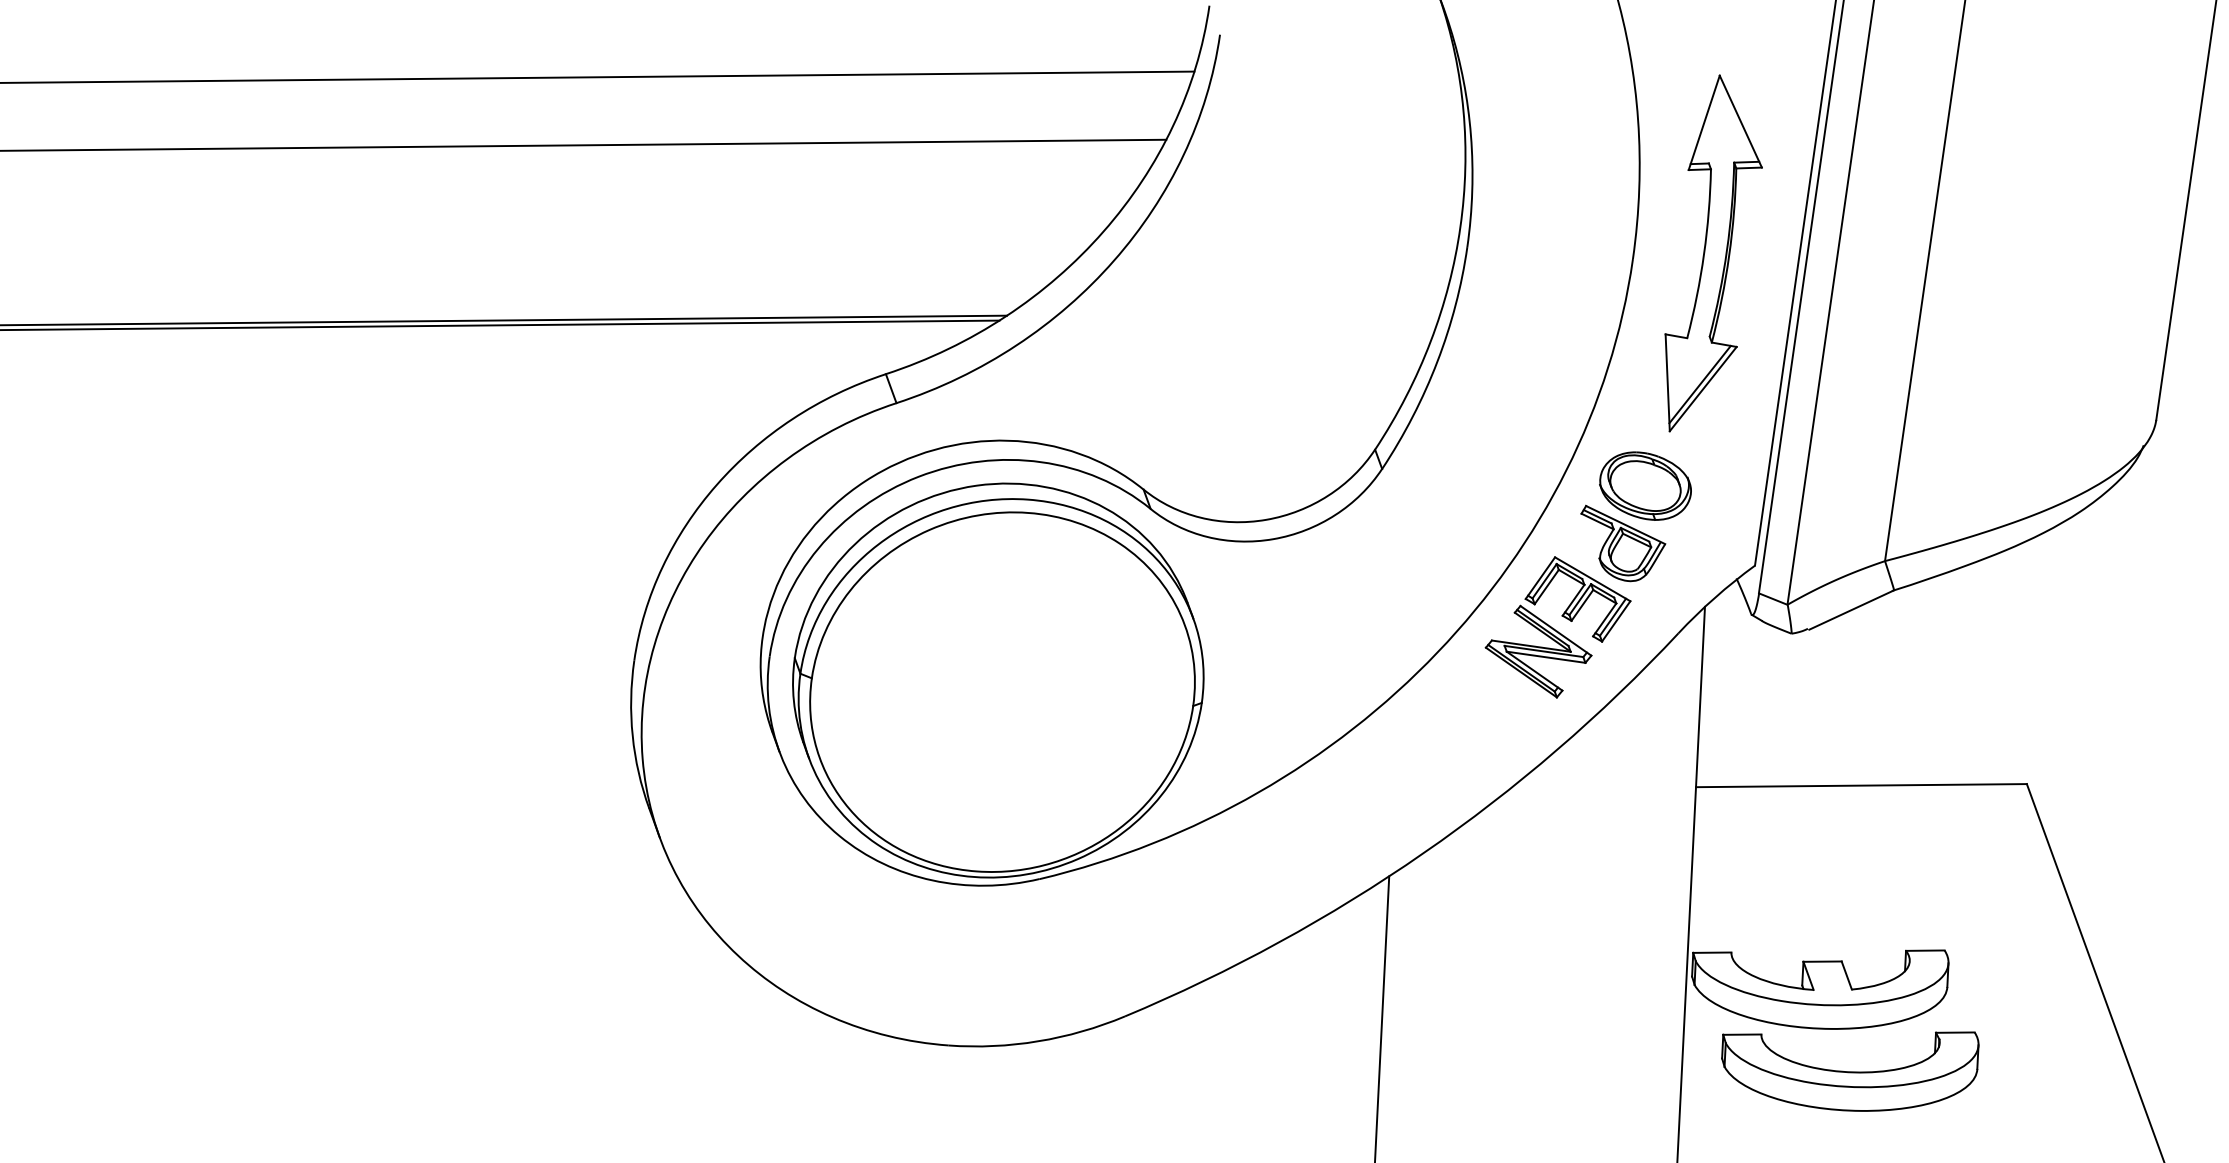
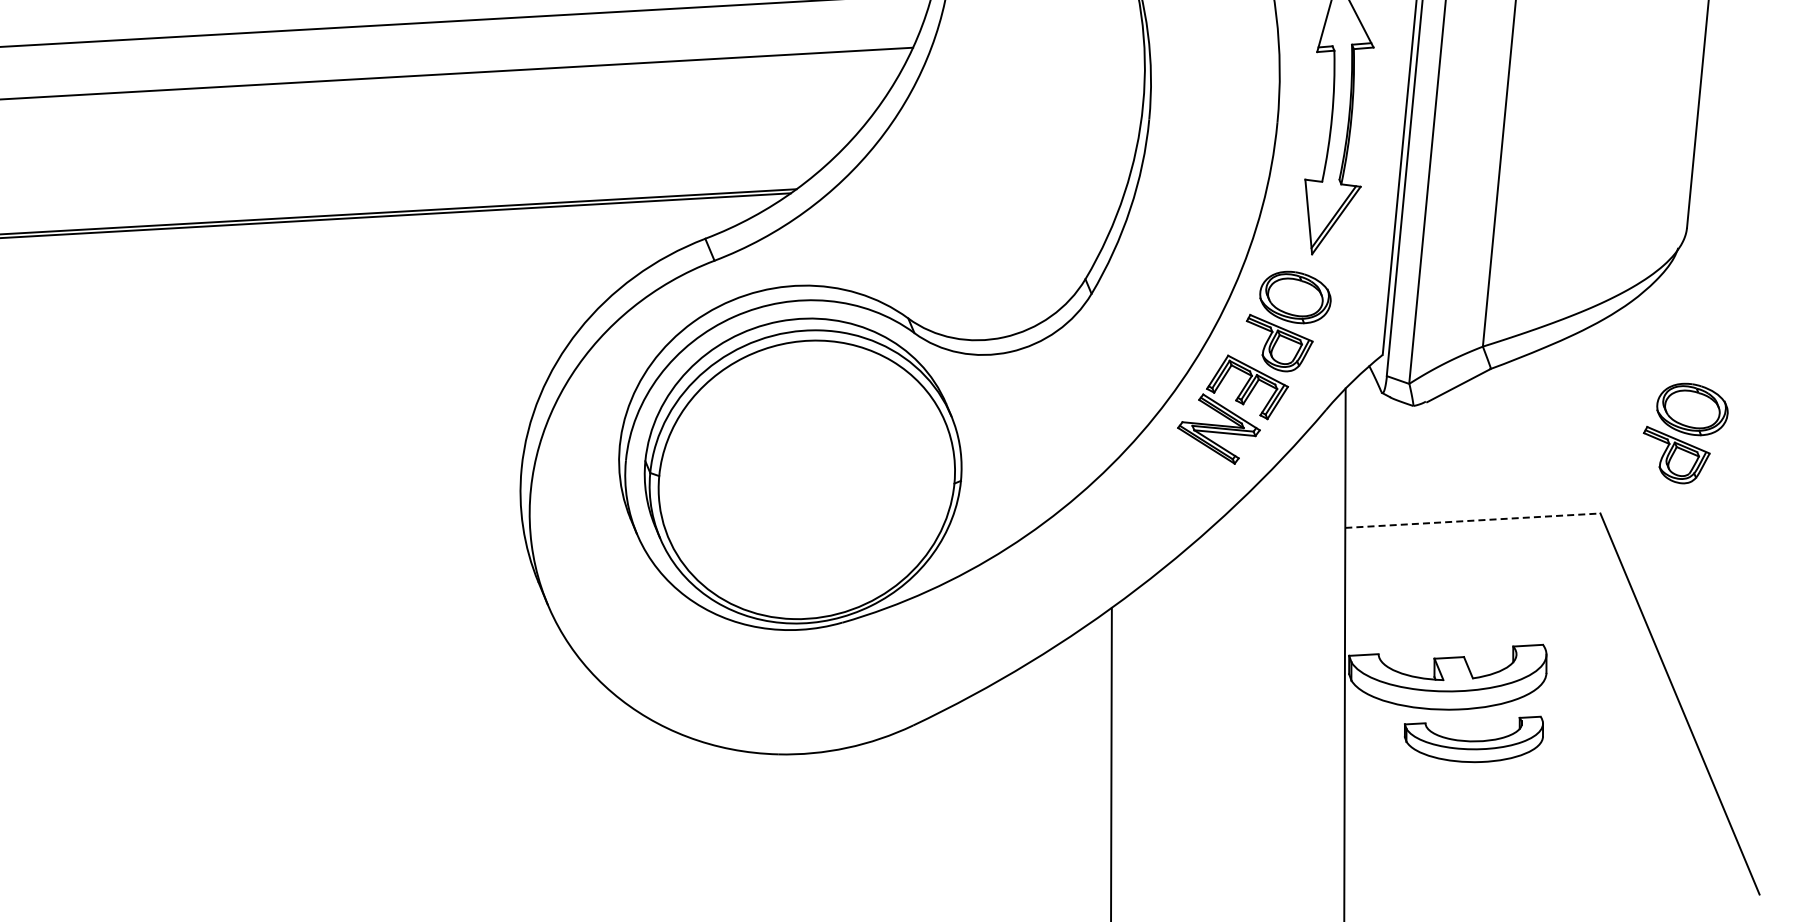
part: (2141, 685) -> (1685, 433), added
line: (1860, 785) -> (1472, 520), solid -> dashed
part: (1848, 1068) -> (1473, 739), size x0.7

